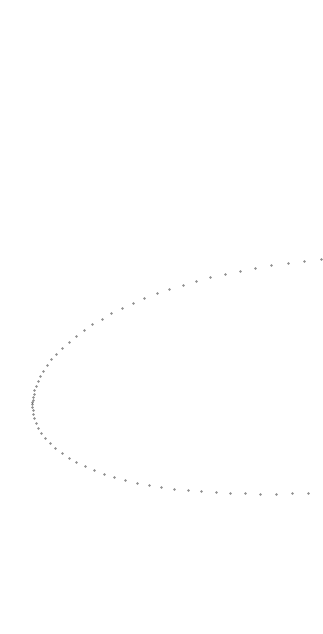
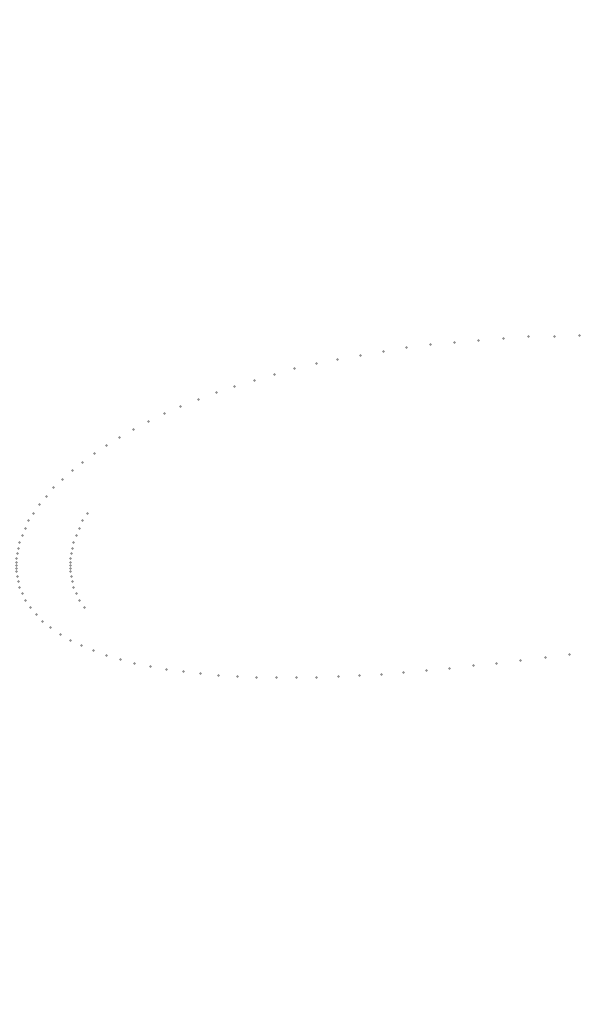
part: (72, 399) -> (71, 558), added

